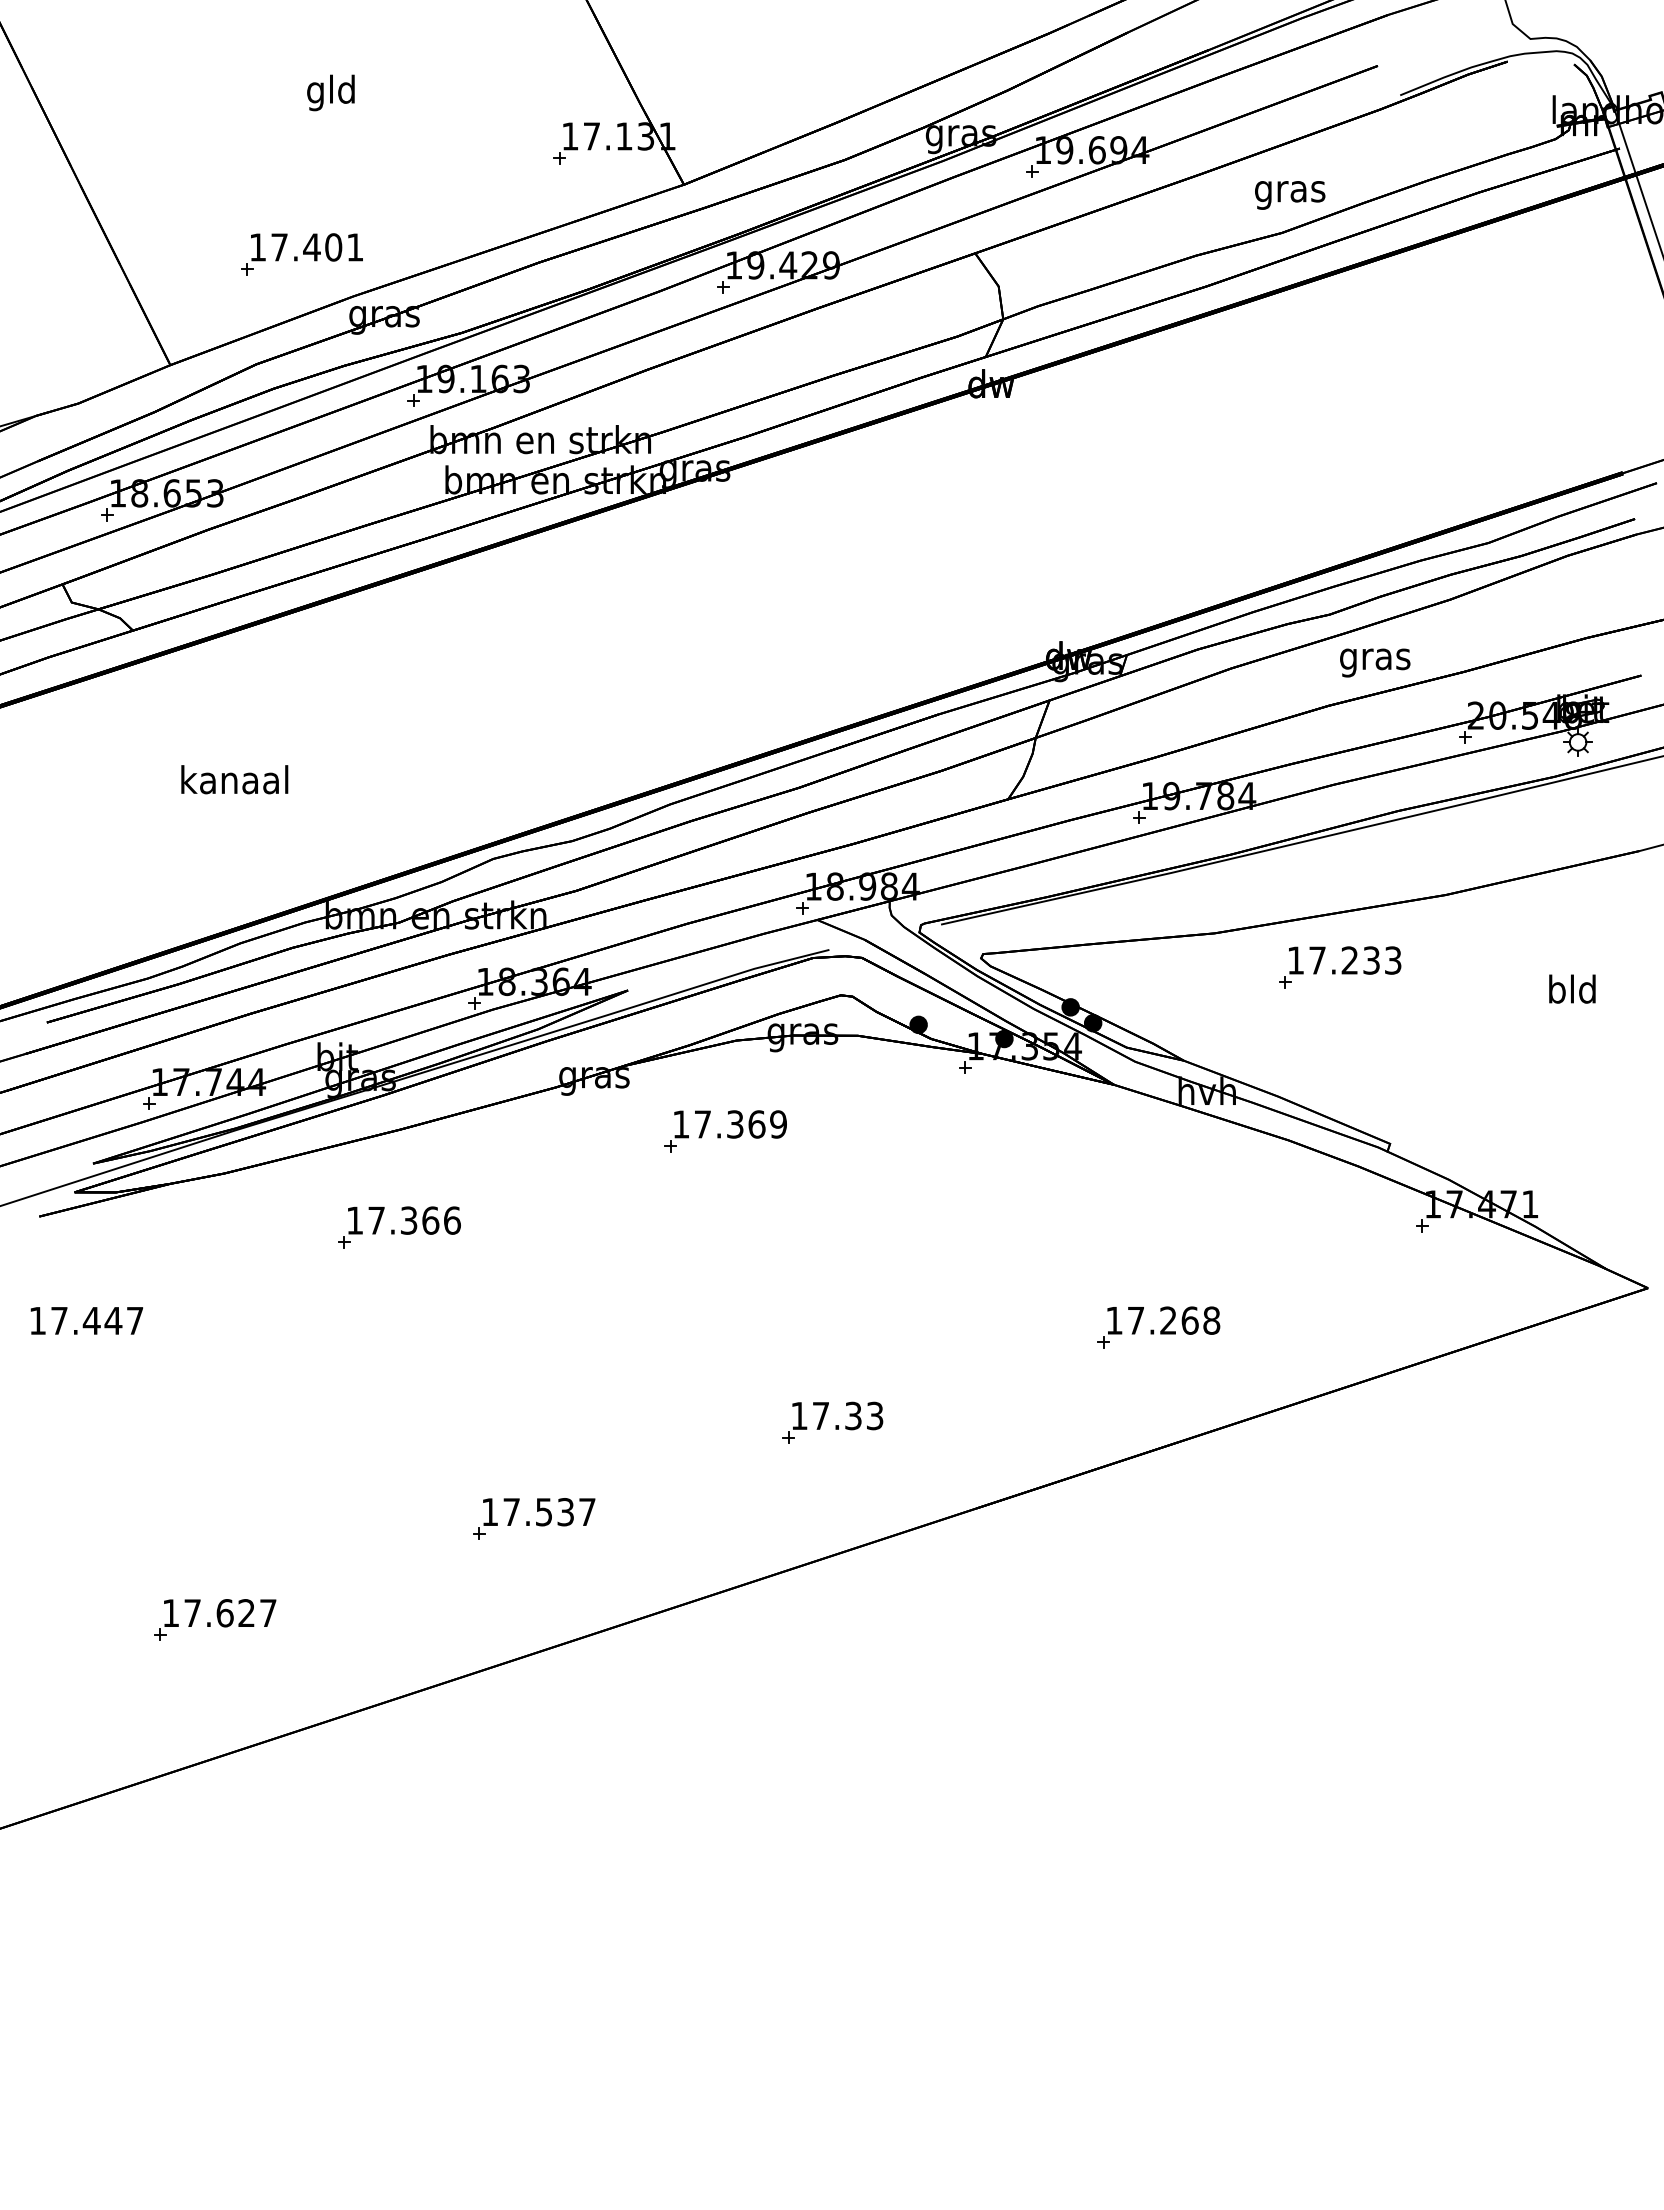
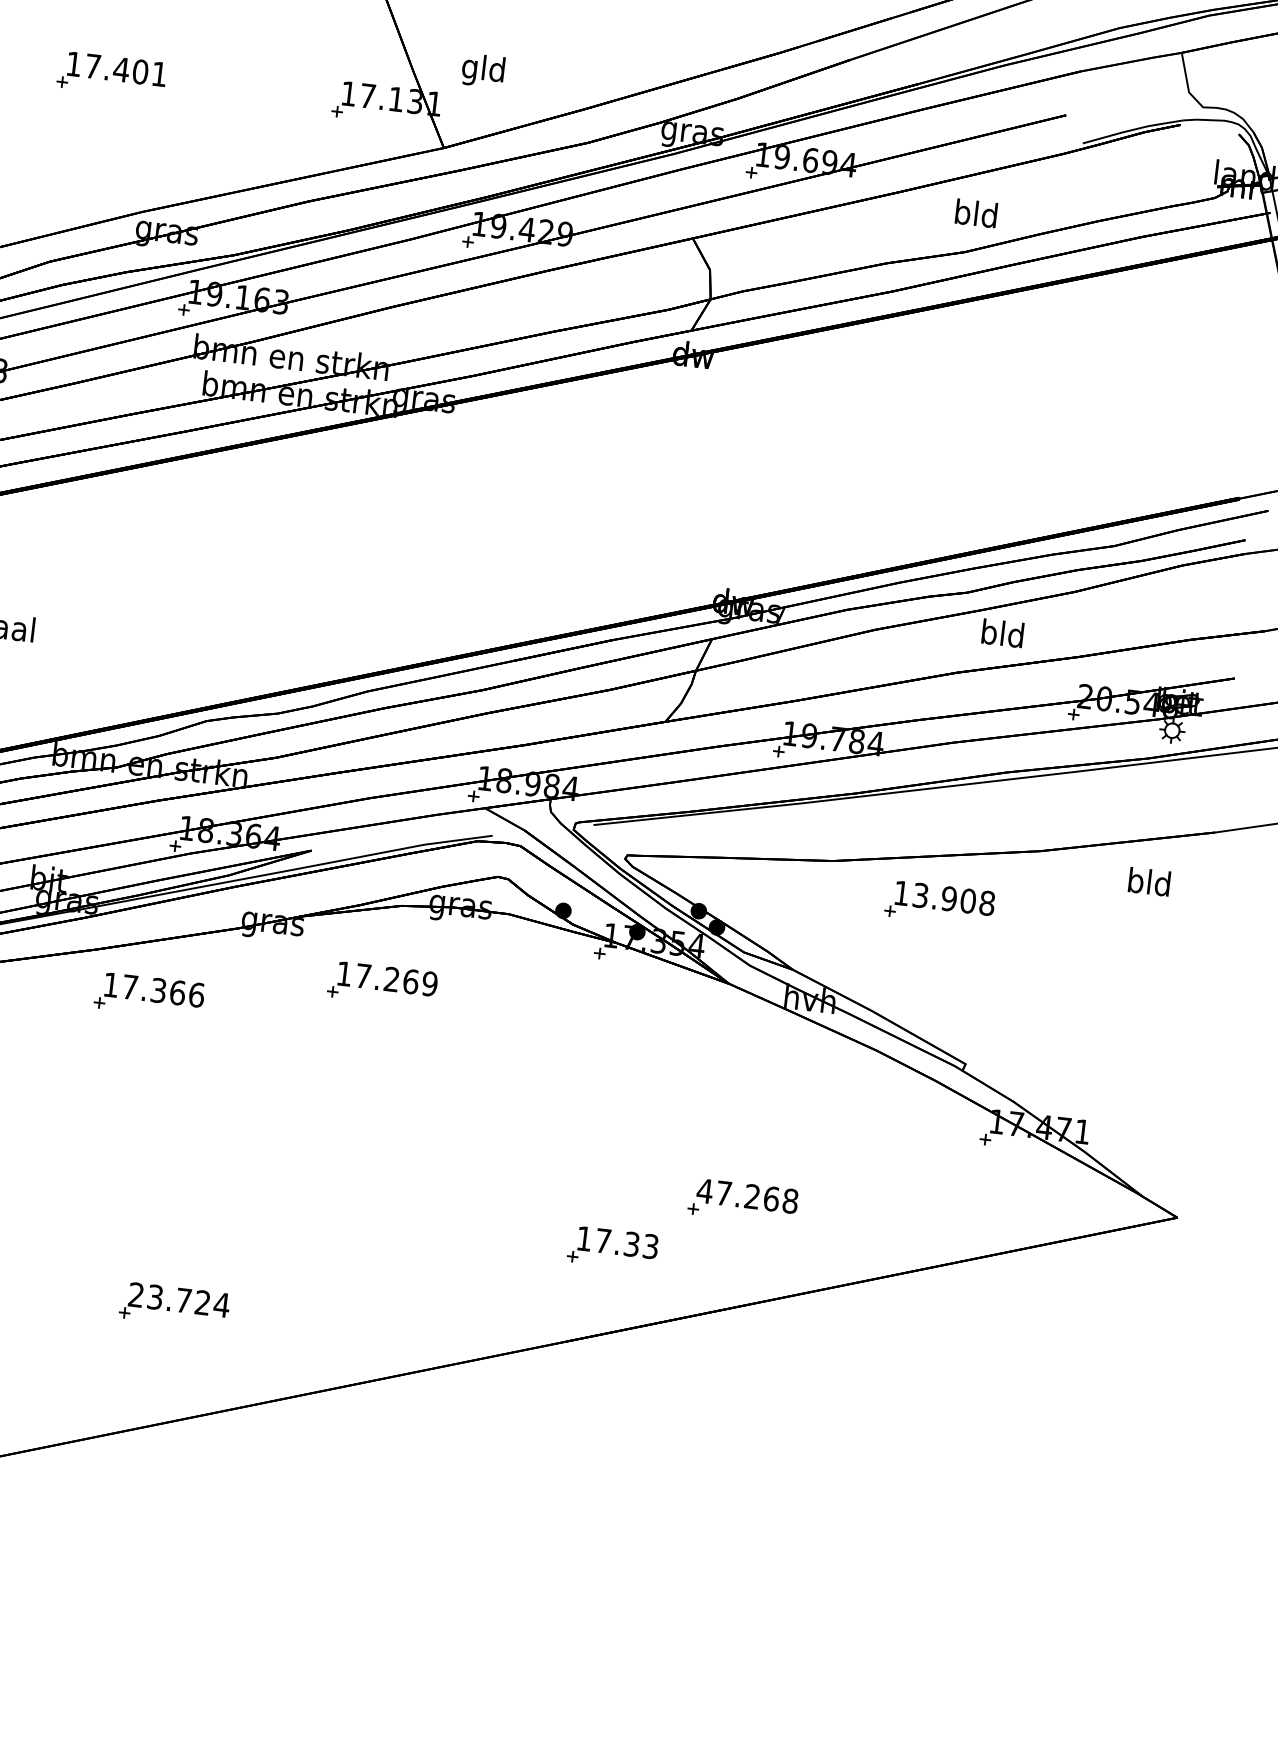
text: (330, 92) -> (482, 70), moved
text: (1290, 191) -> (976, 216), gras -> bld
part: (301, 254) -> (111, 74), moved
text: (1375, 659) -> (1002, 636), gras -> bld
text: (1355, 960) -> (954, 899), 17.233 -> 13.908
text: (1572, 988) -> (1149, 881), moved
text: (735, 1124) -> (392, 979), 17.369 -> 17.269
part: (399, 1227) -> (149, 995), moved
text: (1114, 1320) -> (705, 1191), 17.268 -> 47.268
part: (832, 1422) -> (612, 1247), moved
text: (538, 1512) -> (178, 1300), 17.537 -> 23.724

